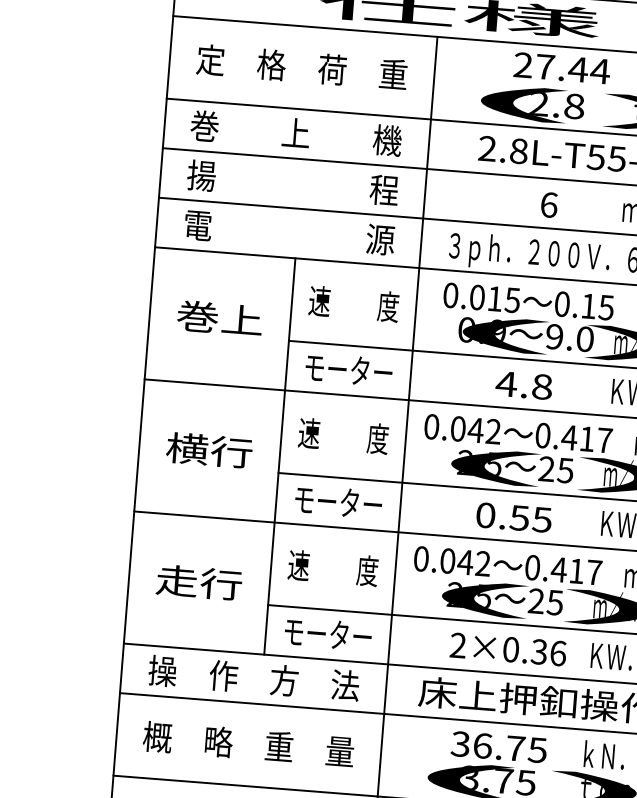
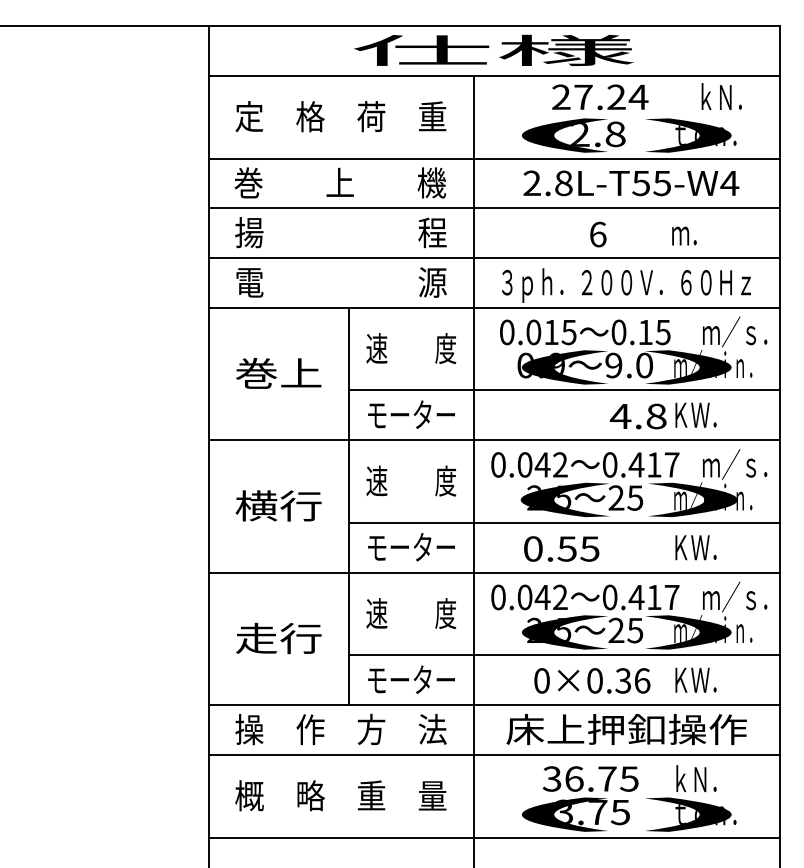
text: (578, 68) -> (616, 96), 27.44 -> 27.24
text: (523, 385) -> (637, 416), moved
text: (513, 517) -> (561, 548), moved
text: (457, 645) -> (541, 680), 2×0.36 -> 0×0.36

